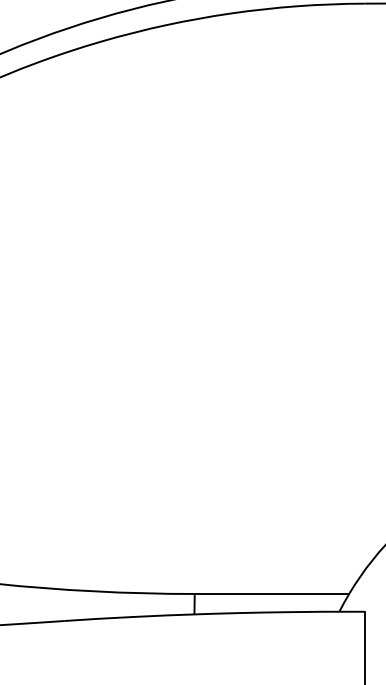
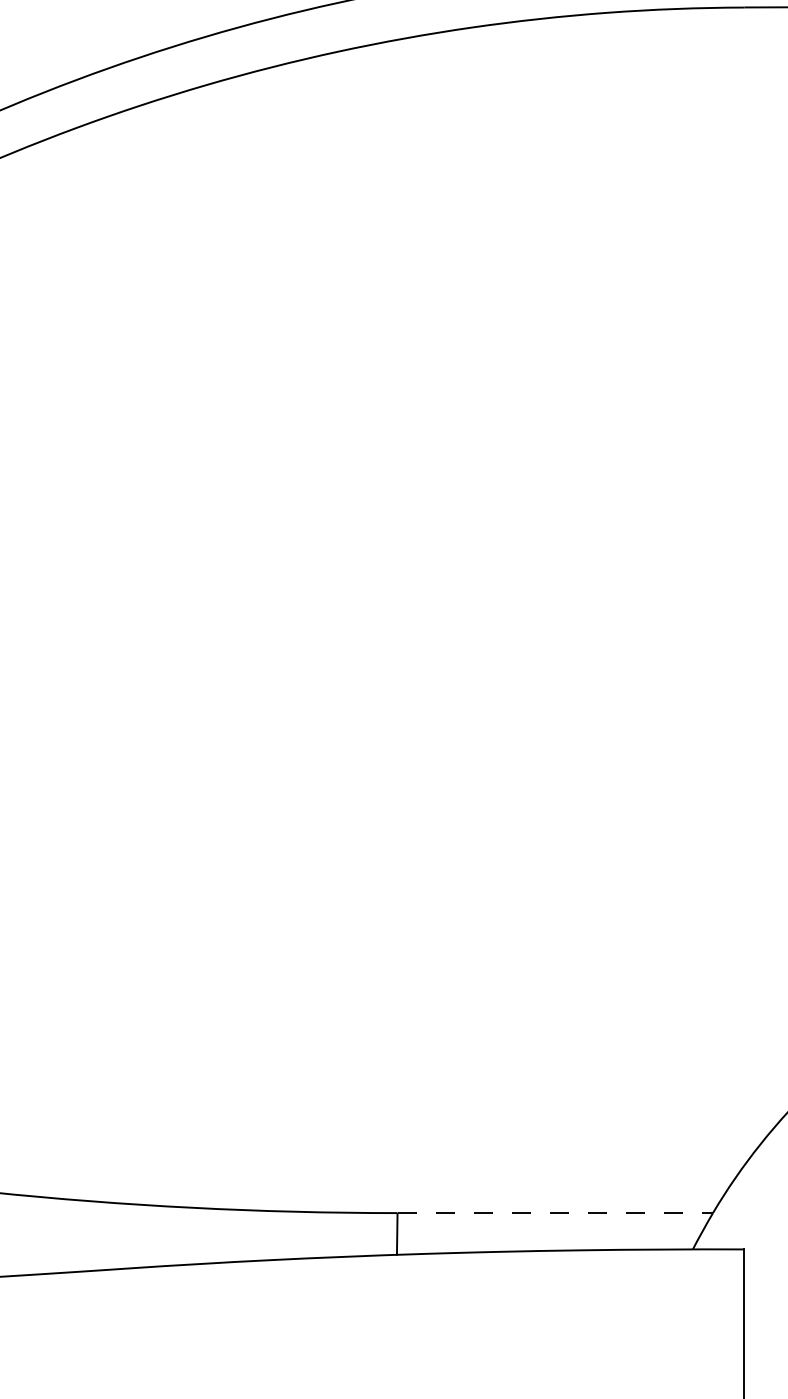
line: (272, 593) -> (556, 1212), solid -> dashed

